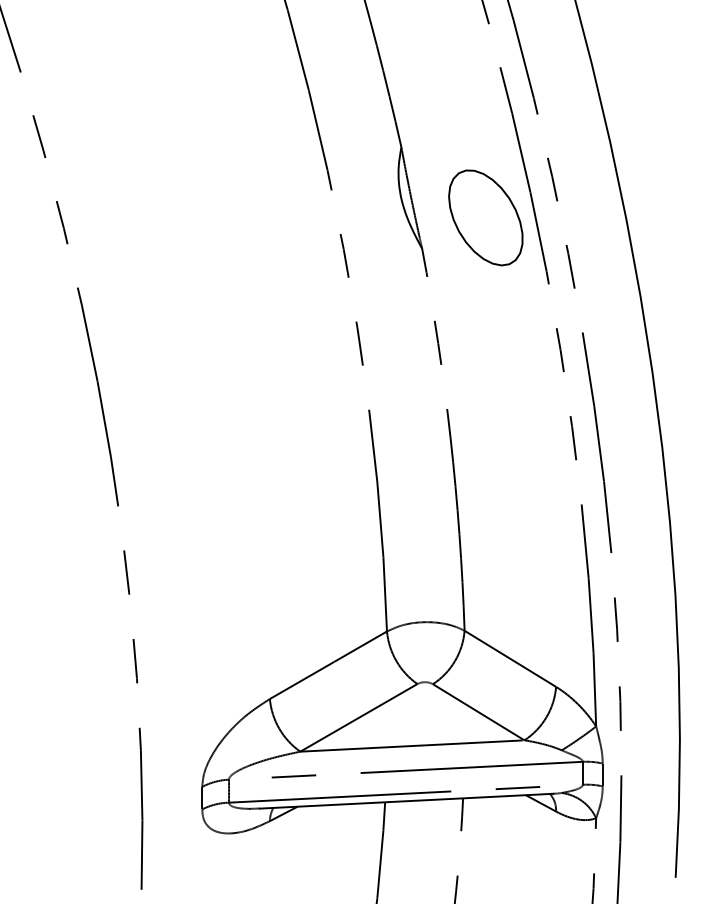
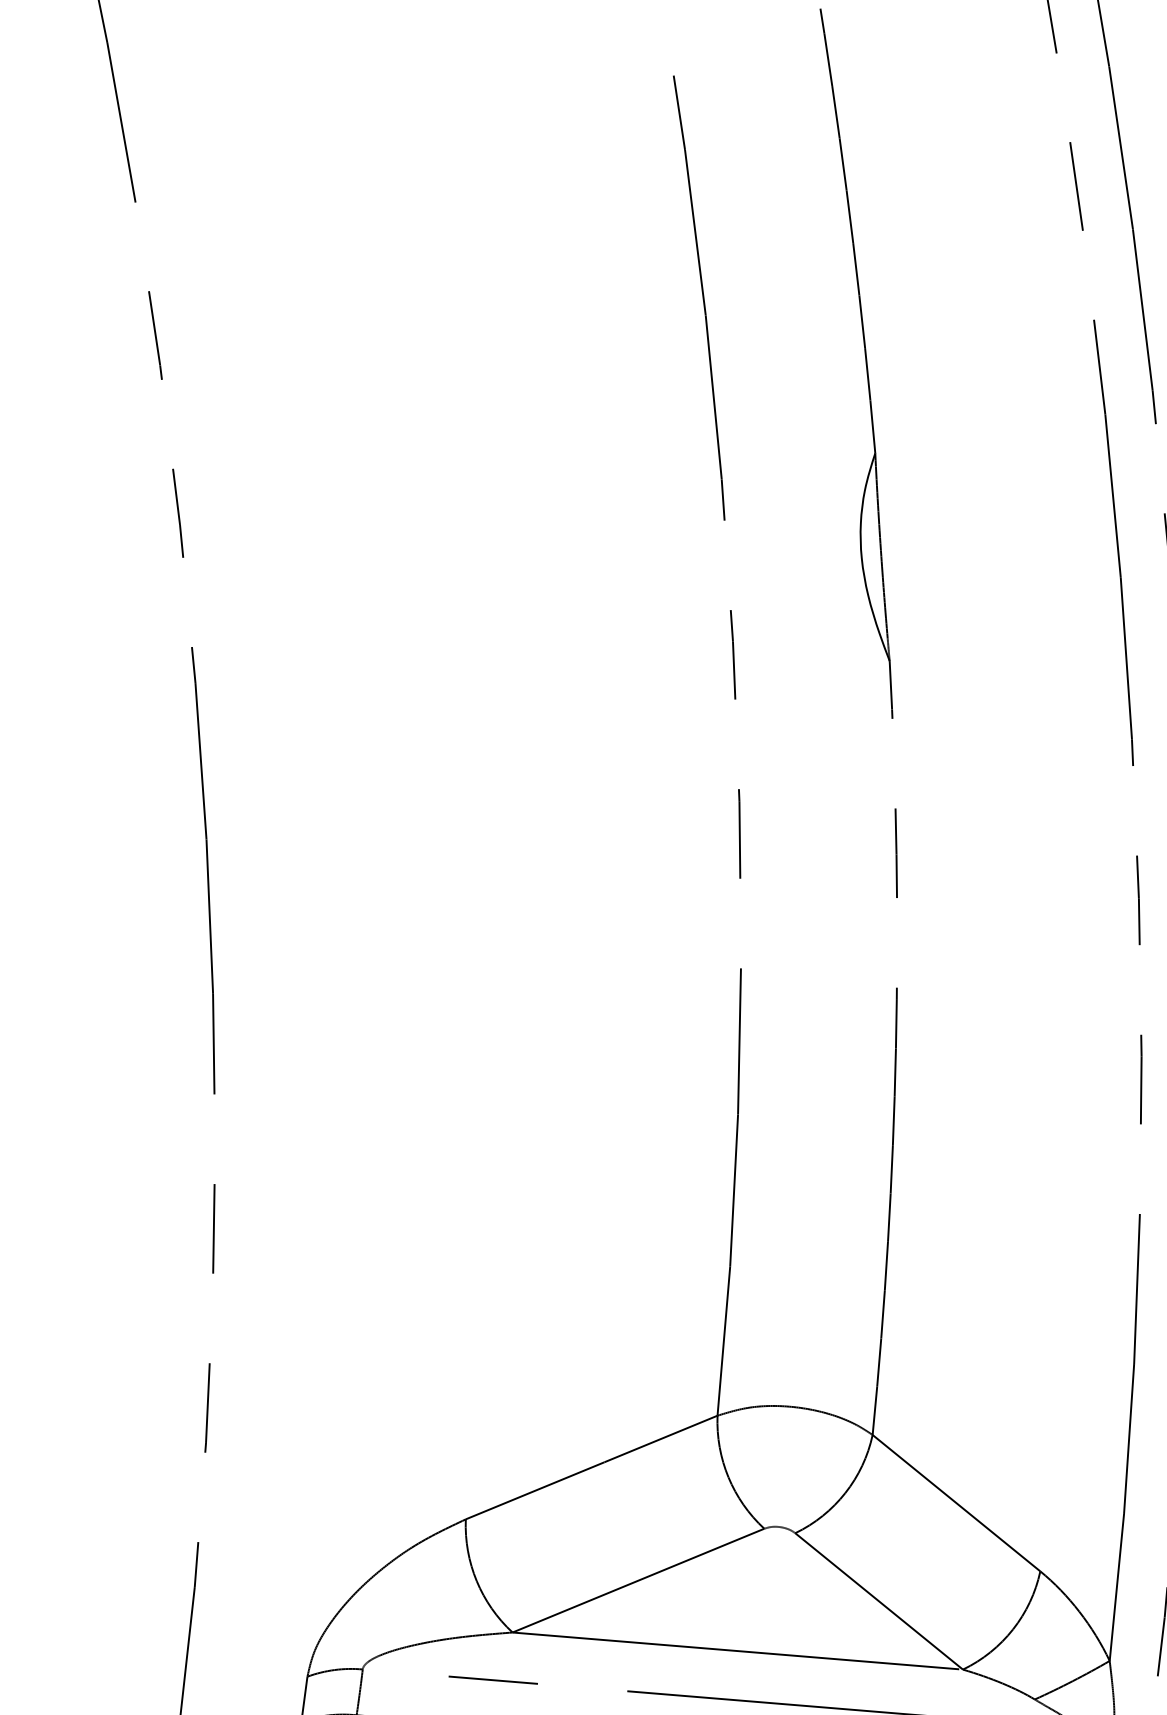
part: (485, 217) -> (1024, 615), removed

